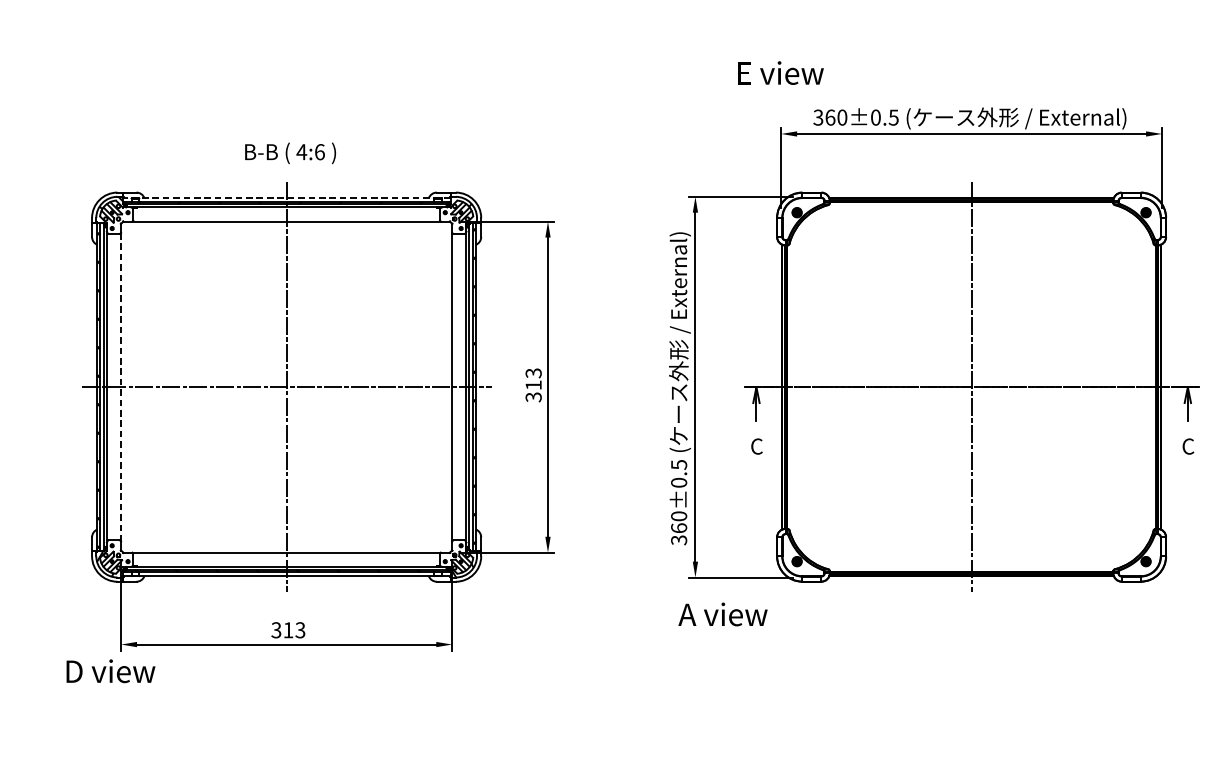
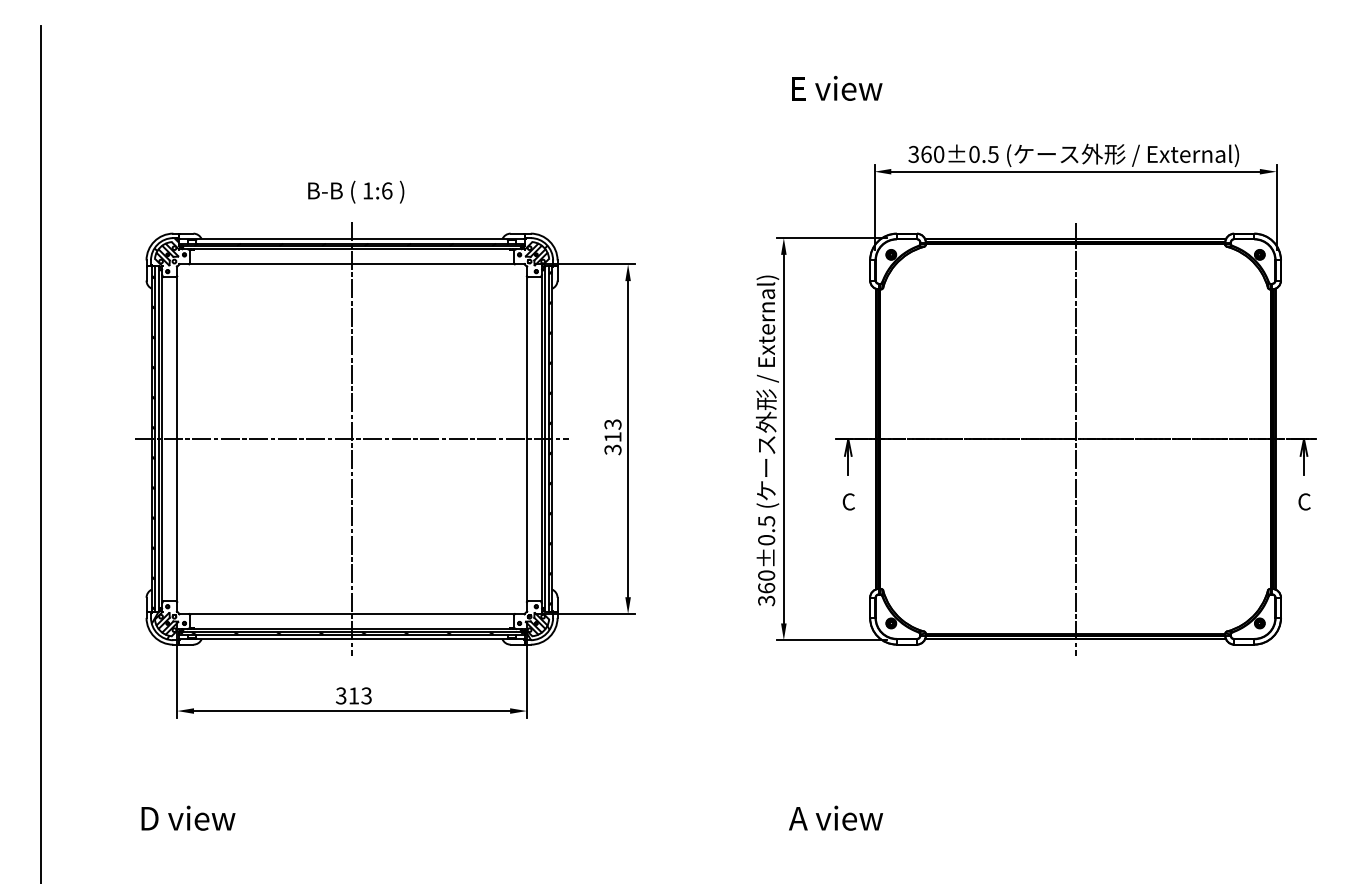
text: (781, 72) -> (837, 87), moved
text: (301, 151) -> (367, 190), 4:6 -> 1:6
line: (286, 198) -> (351, 239), dashed -> solid
line: (121, 386) -> (177, 438), dashed -> solid
text: (723, 613) -> (836, 817), moved
text: (110, 670) -> (188, 817), moved

